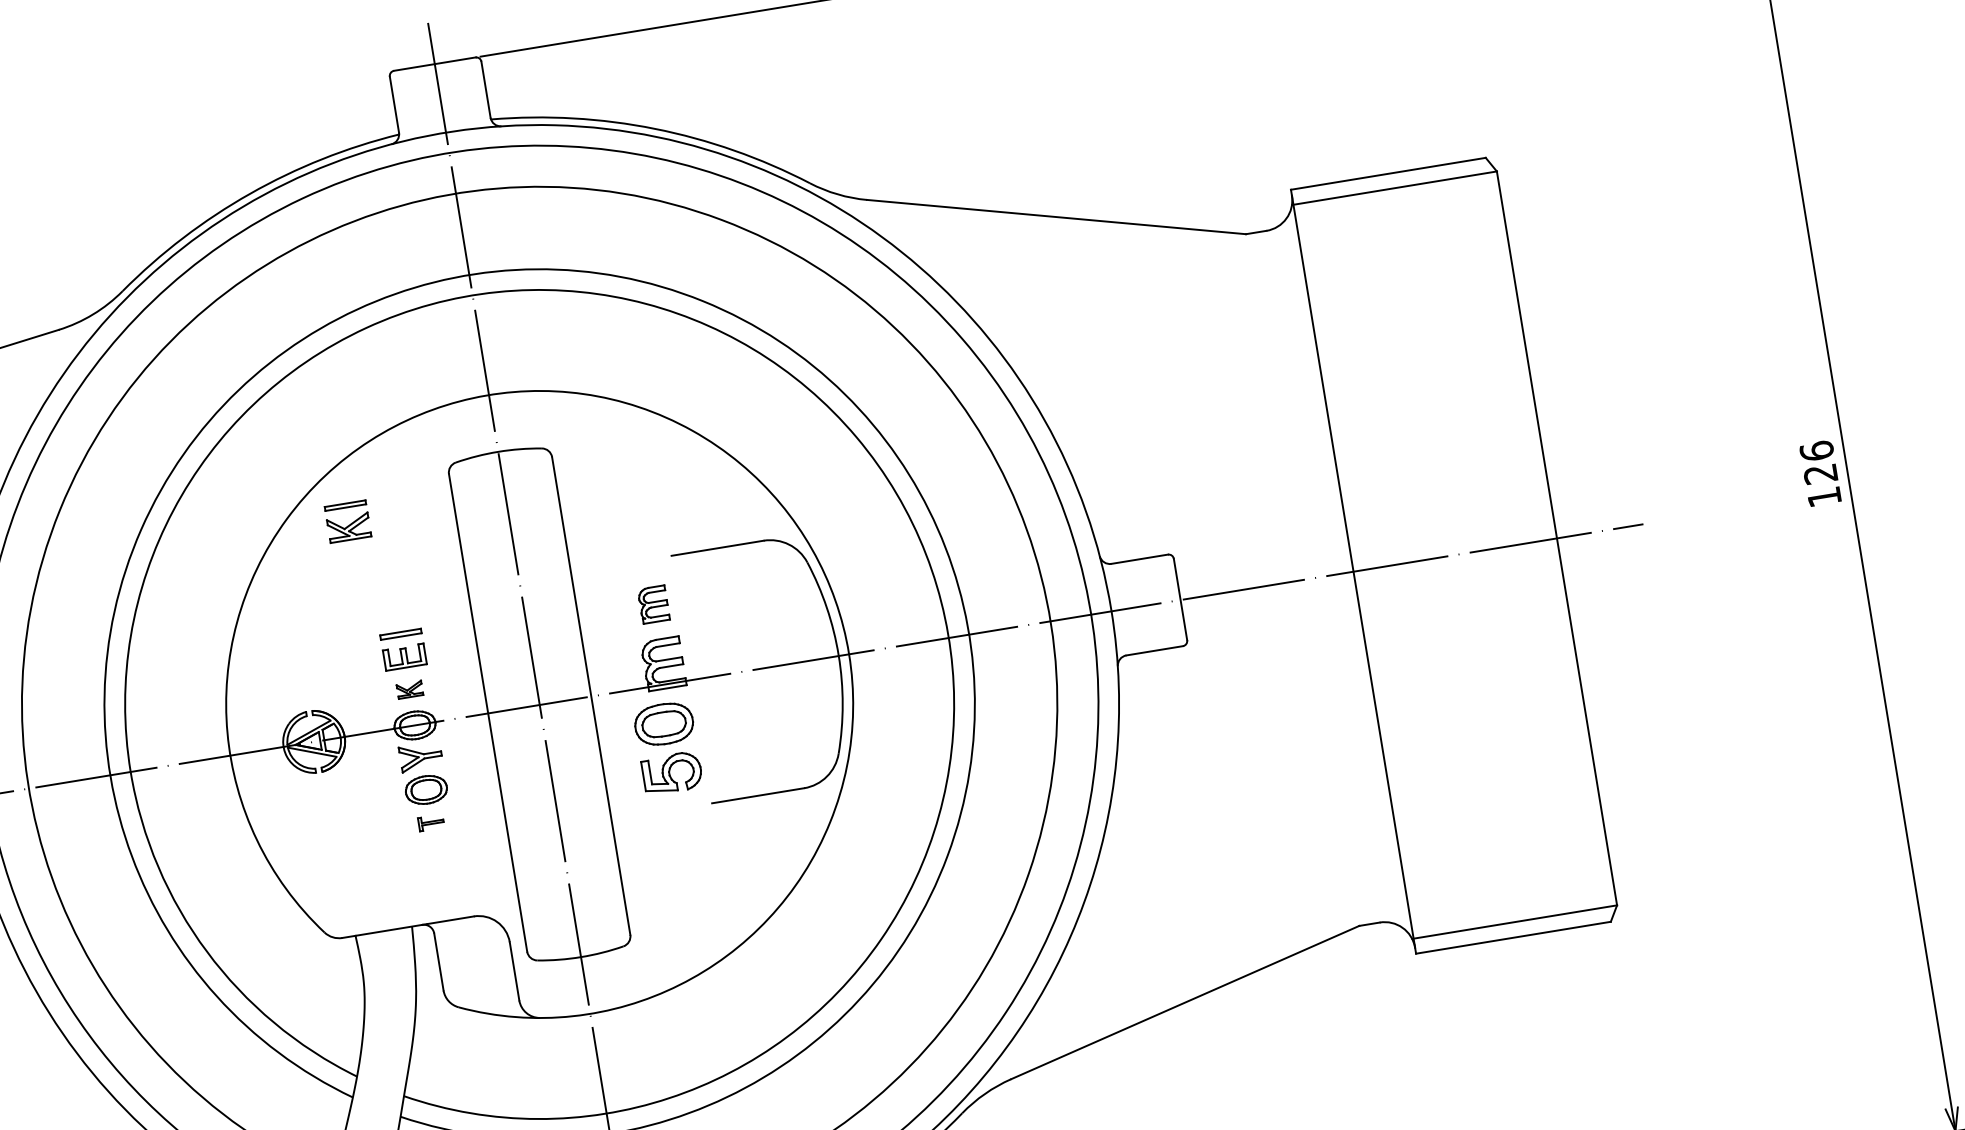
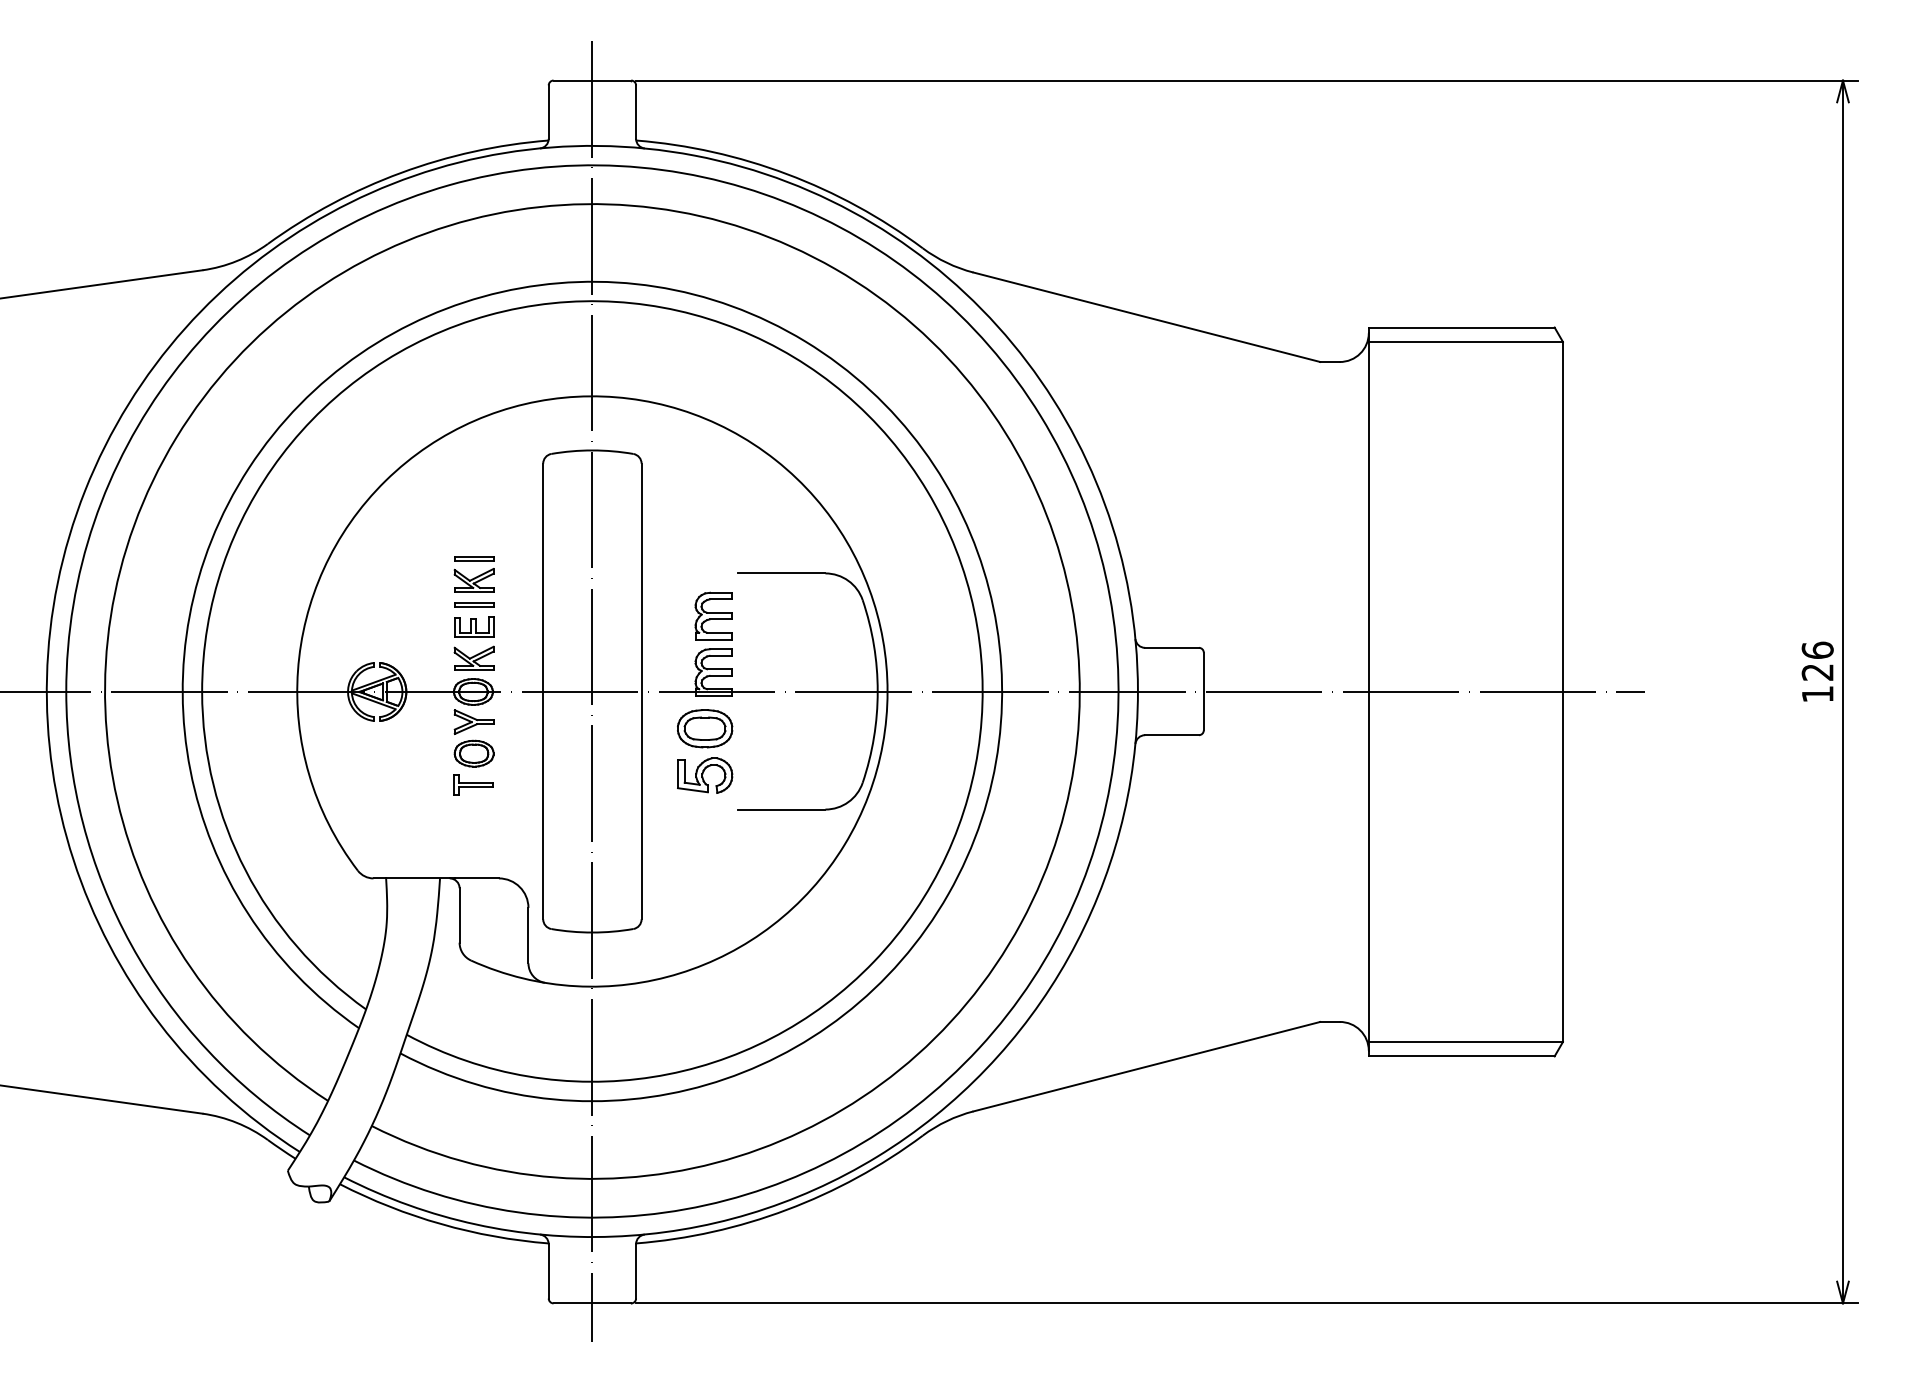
part: (347, 521) -> (473, 574), moved
part: (653, 604) -> (713, 615), size x1.43
part: (409, 689) -> (473, 657), size x1.67
part: (431, 822) -> (473, 784), size x1.67

